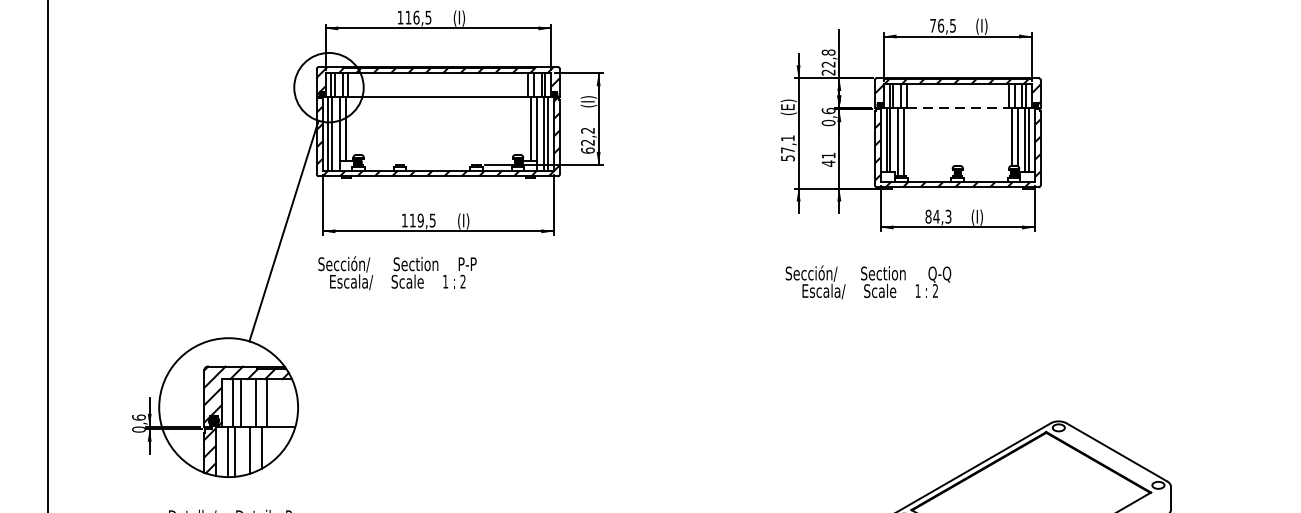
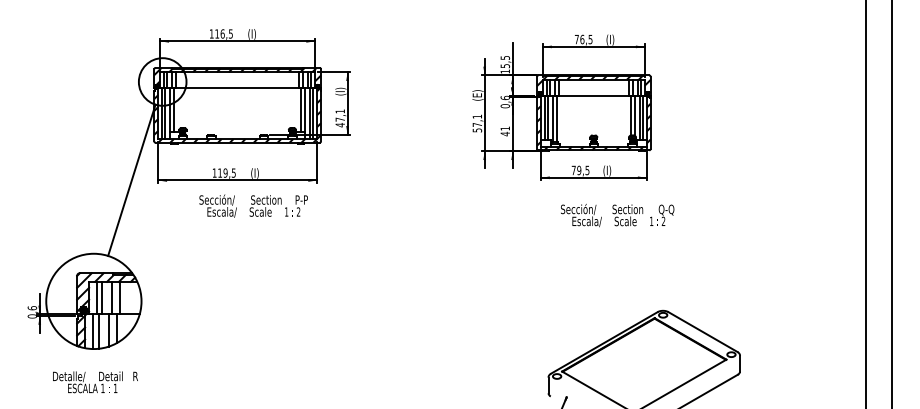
text: (828, 62) -> (505, 64), 22,8 -> 15,5
line: (958, 108) -> (594, 96), dashed -> solid
text: (586, 140) -> (339, 118), 62,2 -> 47,1
text: (938, 216) -> (580, 170), 84,3 -> 79,5
text: (397, 272) -> (253, 205), moved
text: (868, 282) -> (617, 215), moved

